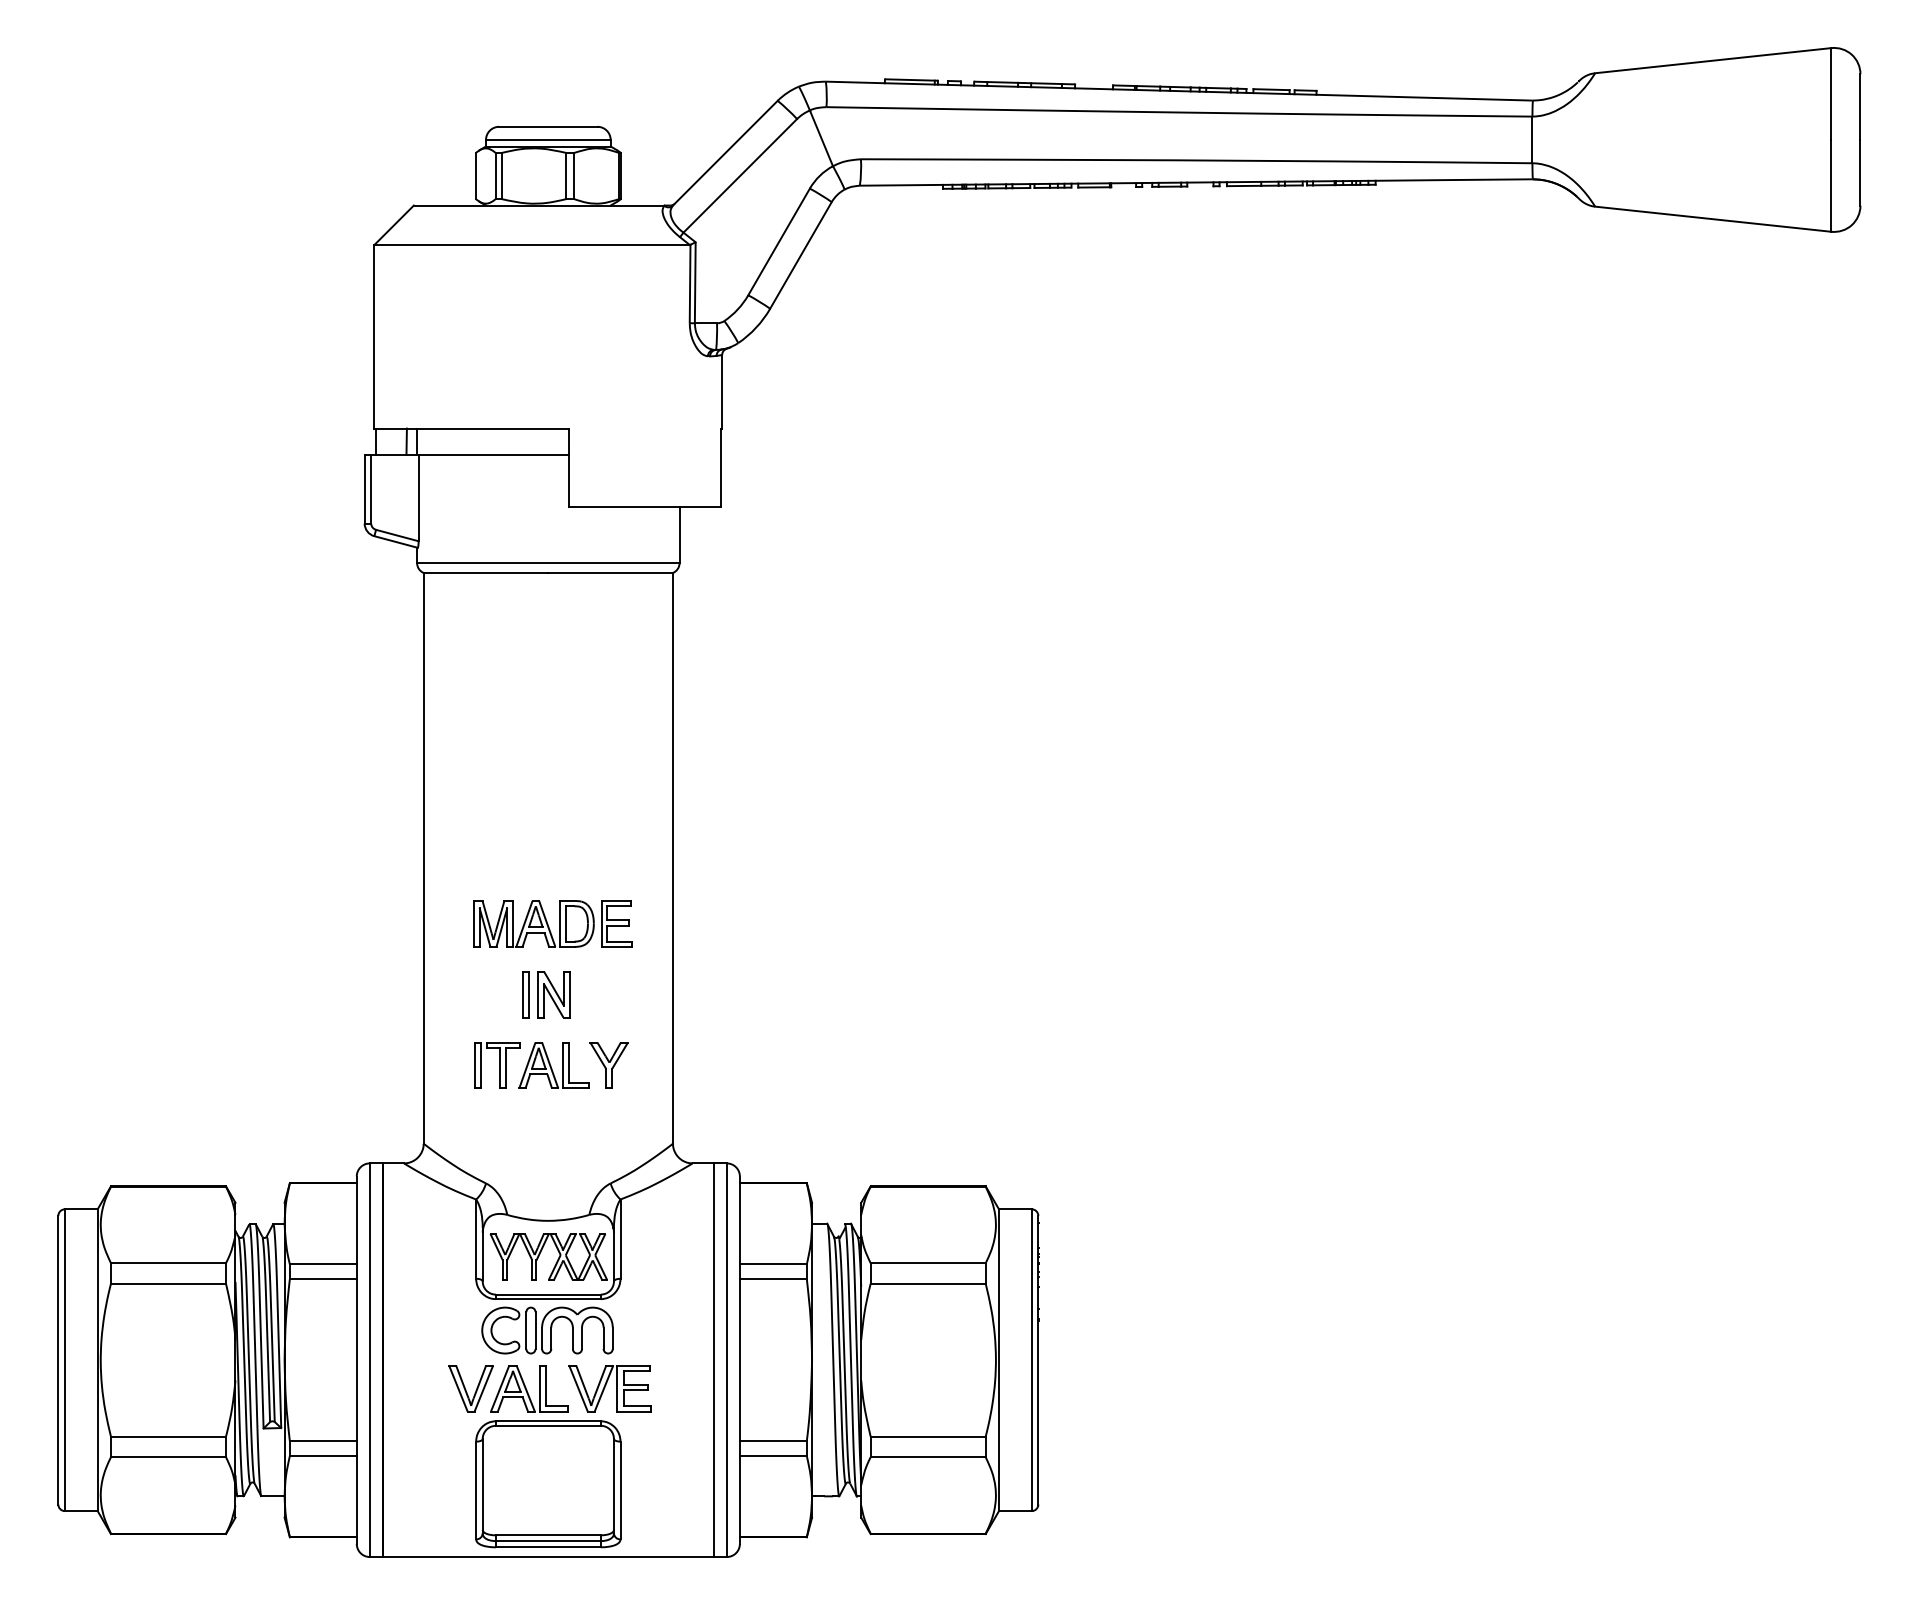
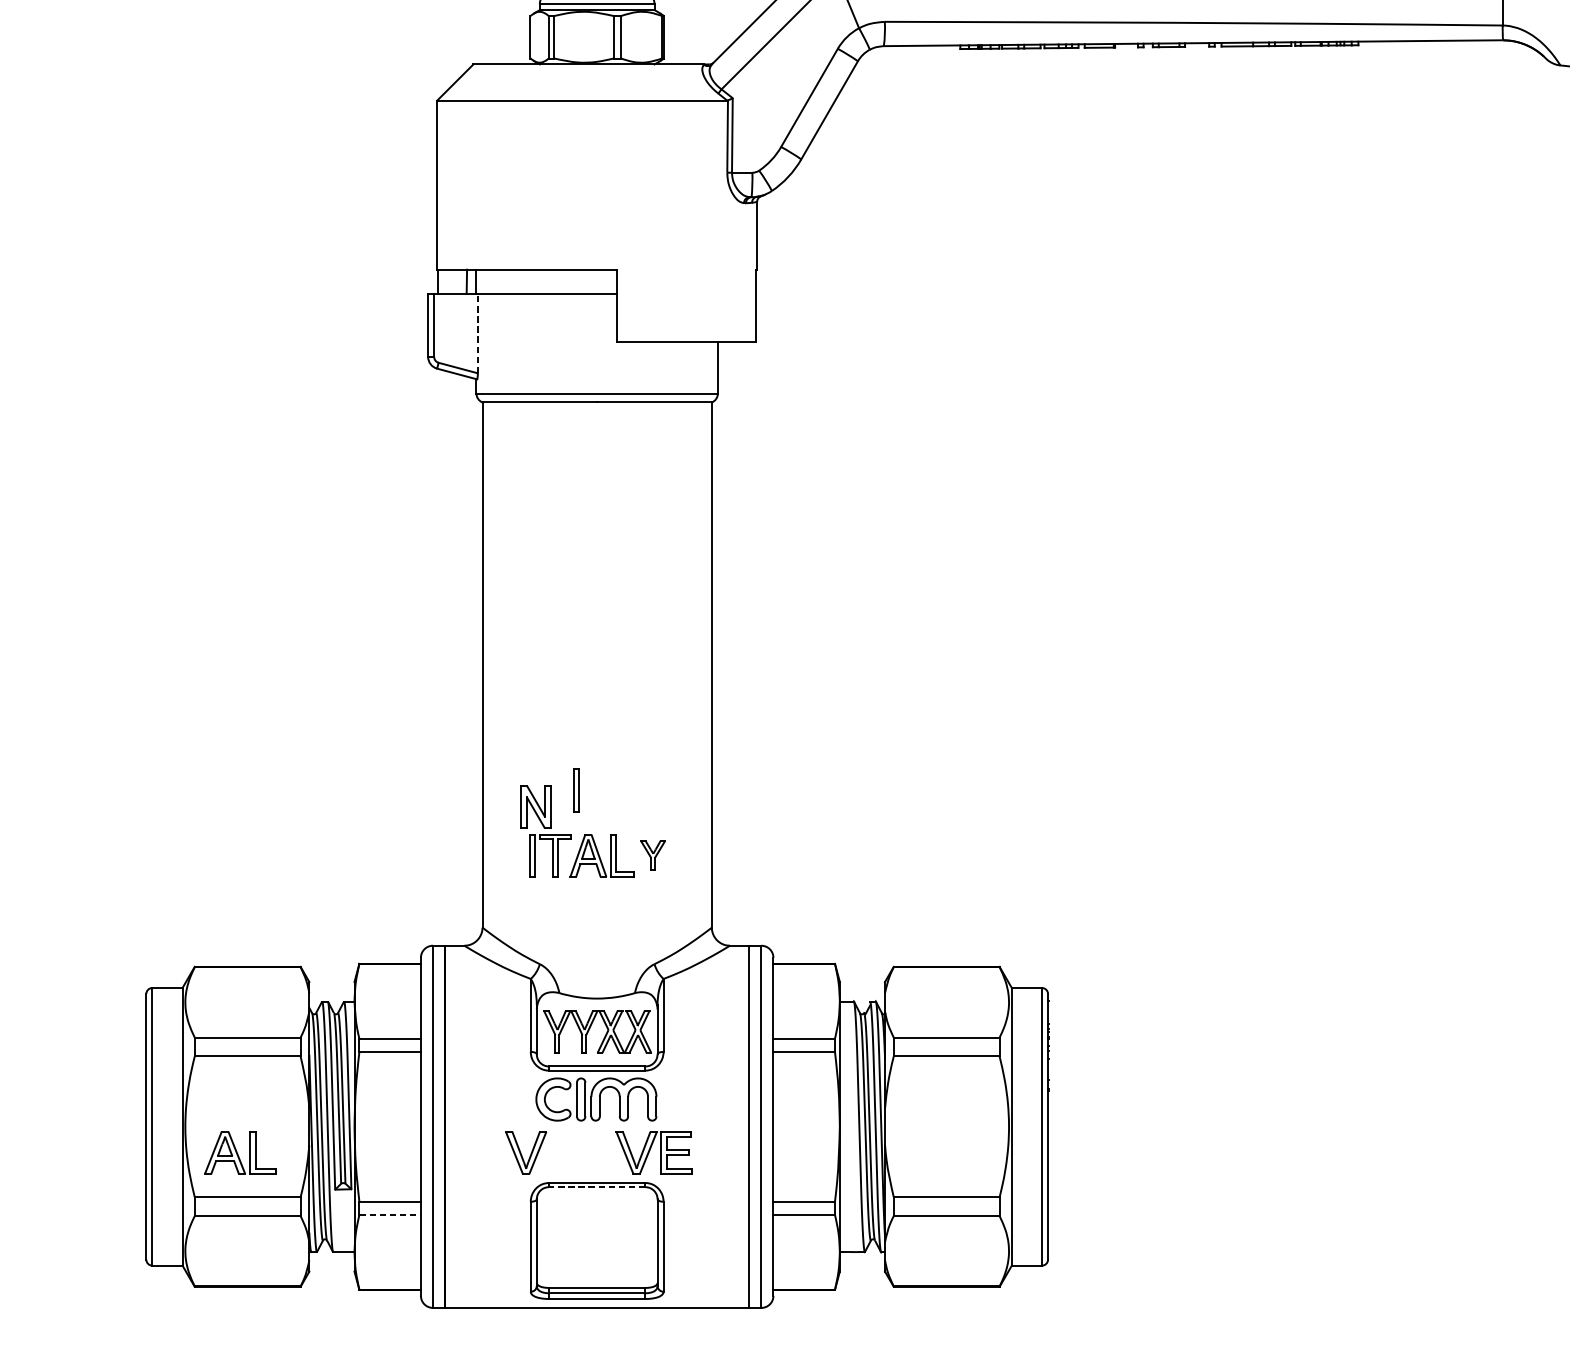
line: (418, 497) -> (477, 333), solid -> dashed
part: (552, 923) -> (601, 725), removed
part: (553, 994) -> (535, 806), moved
part: (608, 1065) -> (652, 855), size x0.7
part: (529, 1388) -> (240, 1152), moved
line: (547, 1425) -> (596, 1186), solid -> dashed
line: (323, 1456) -> (390, 1215), solid -> dashed

